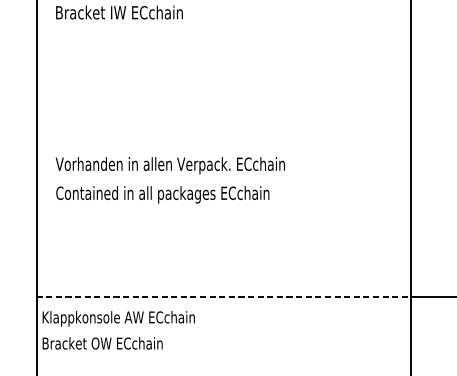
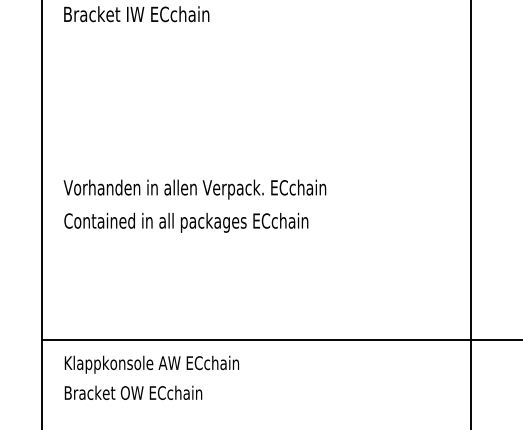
line: (224, 296) -> (256, 339), dashed -> solid
text: (118, 329) -> (151, 377), moved

